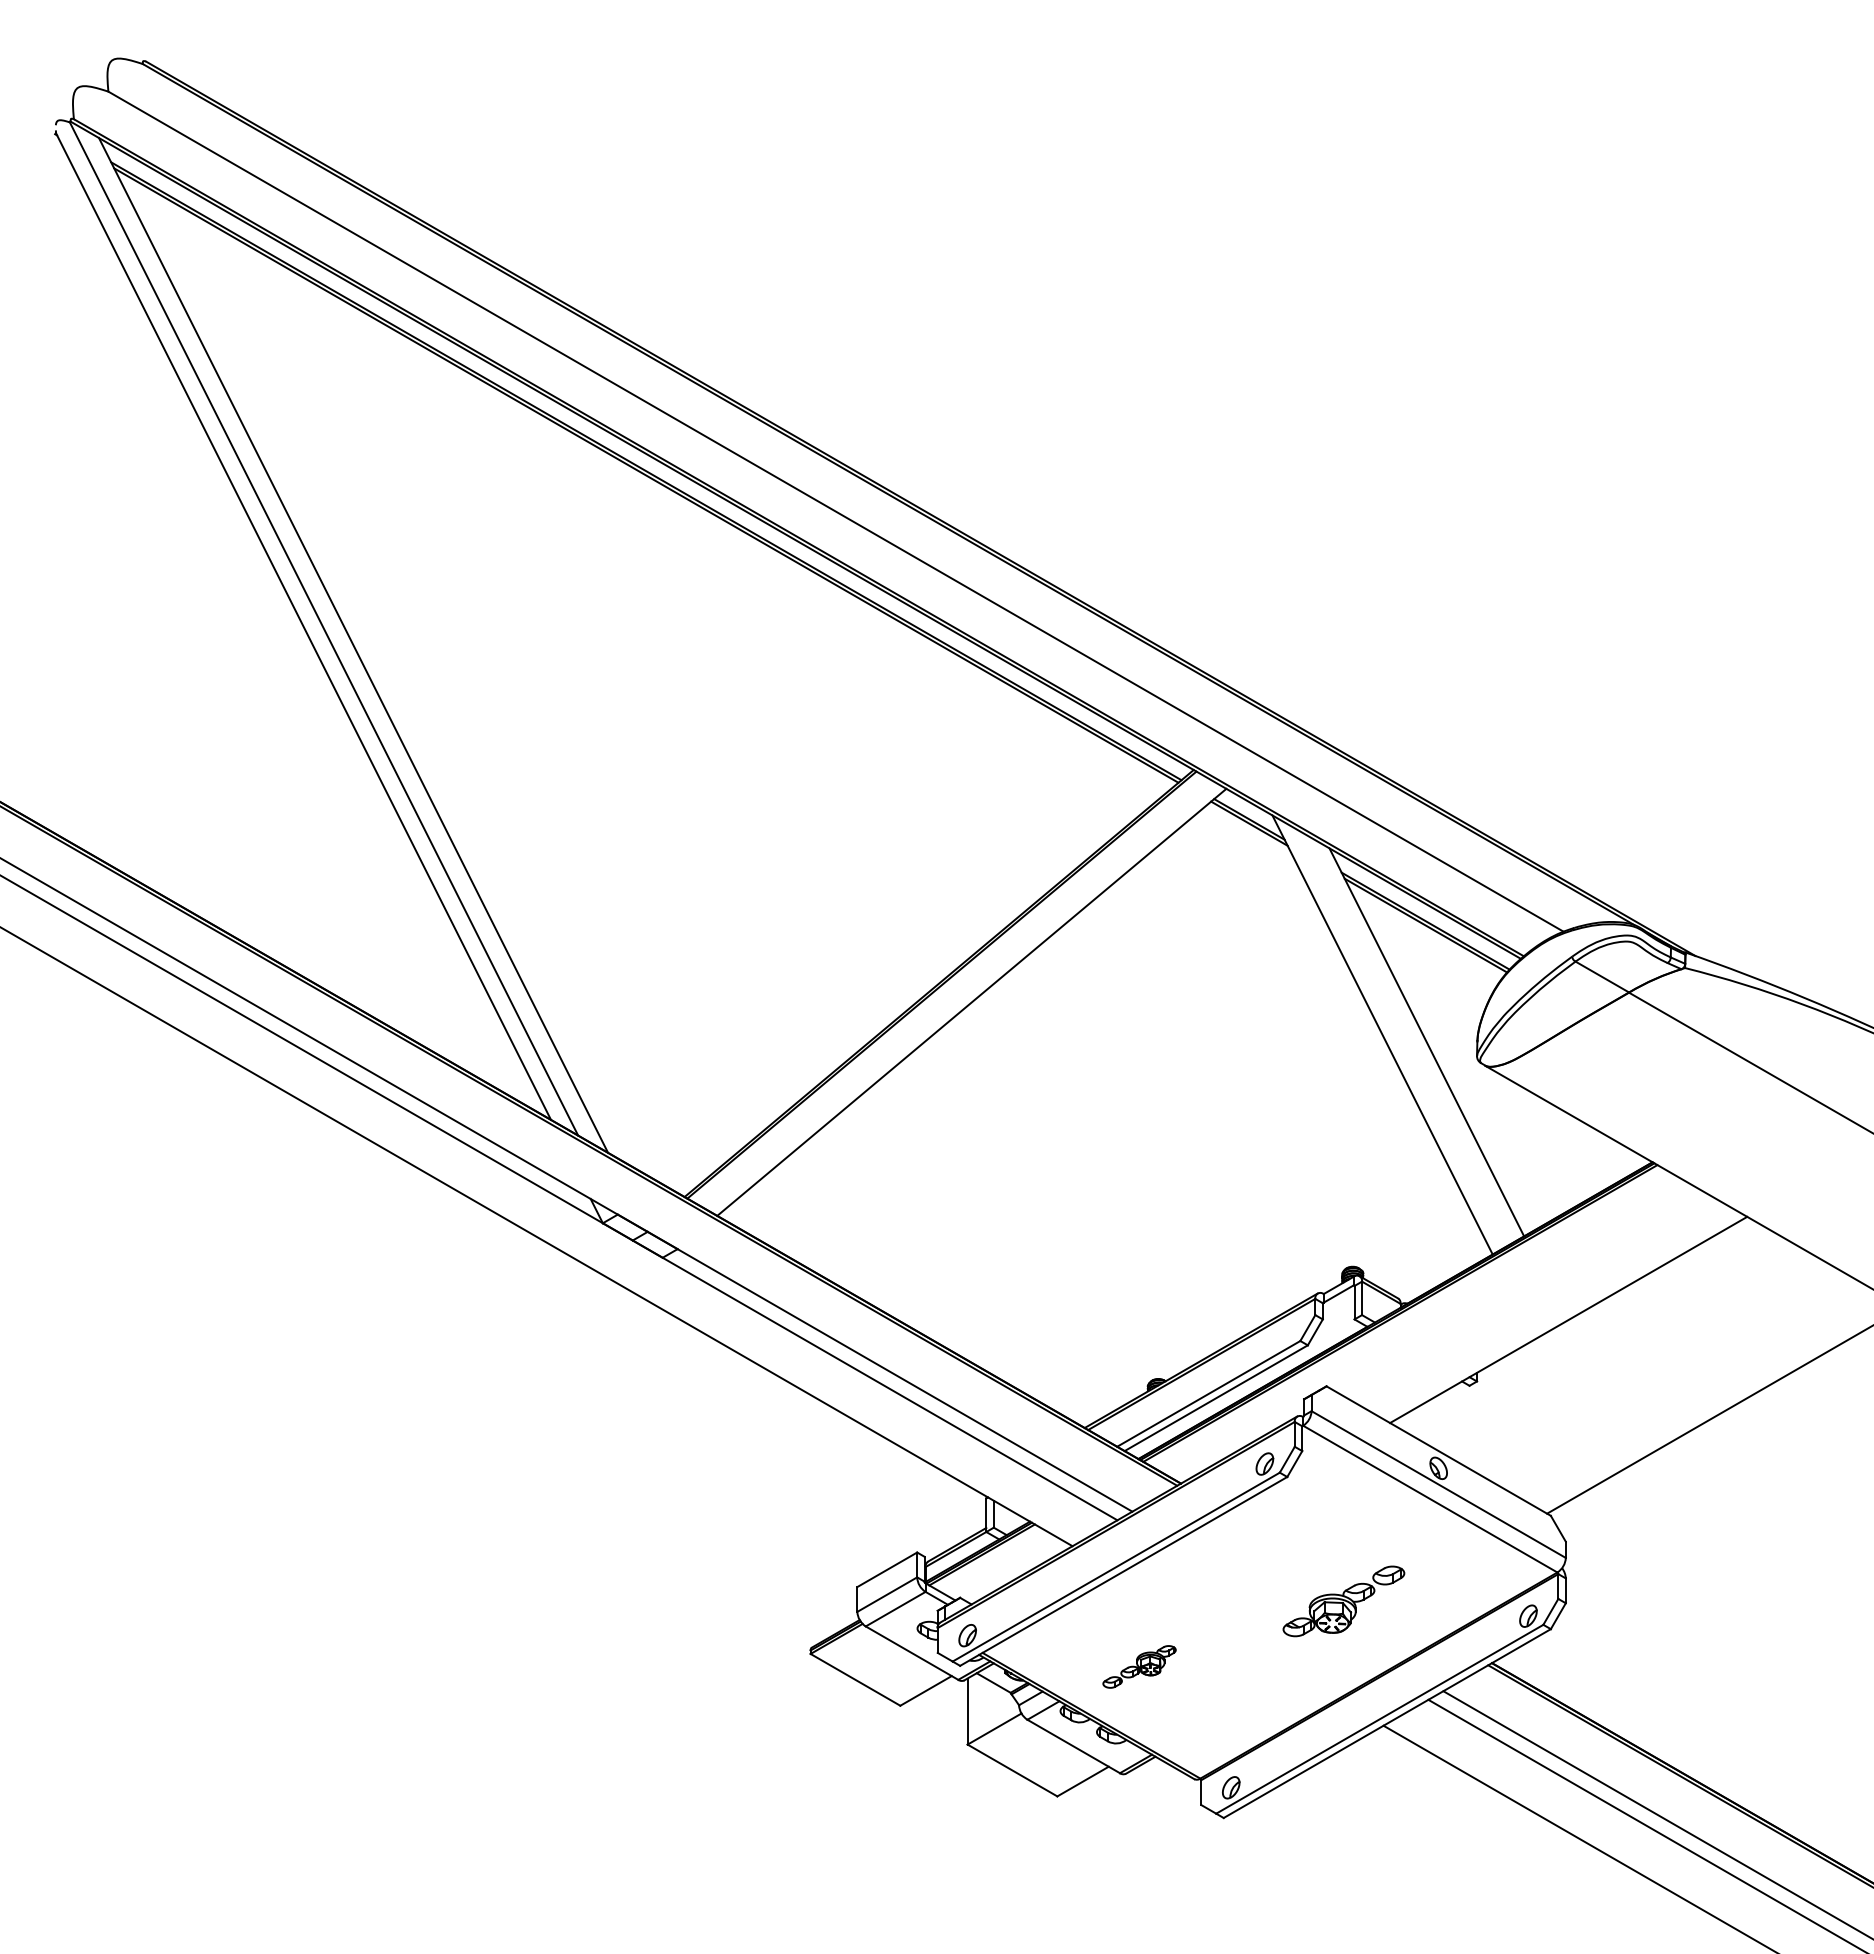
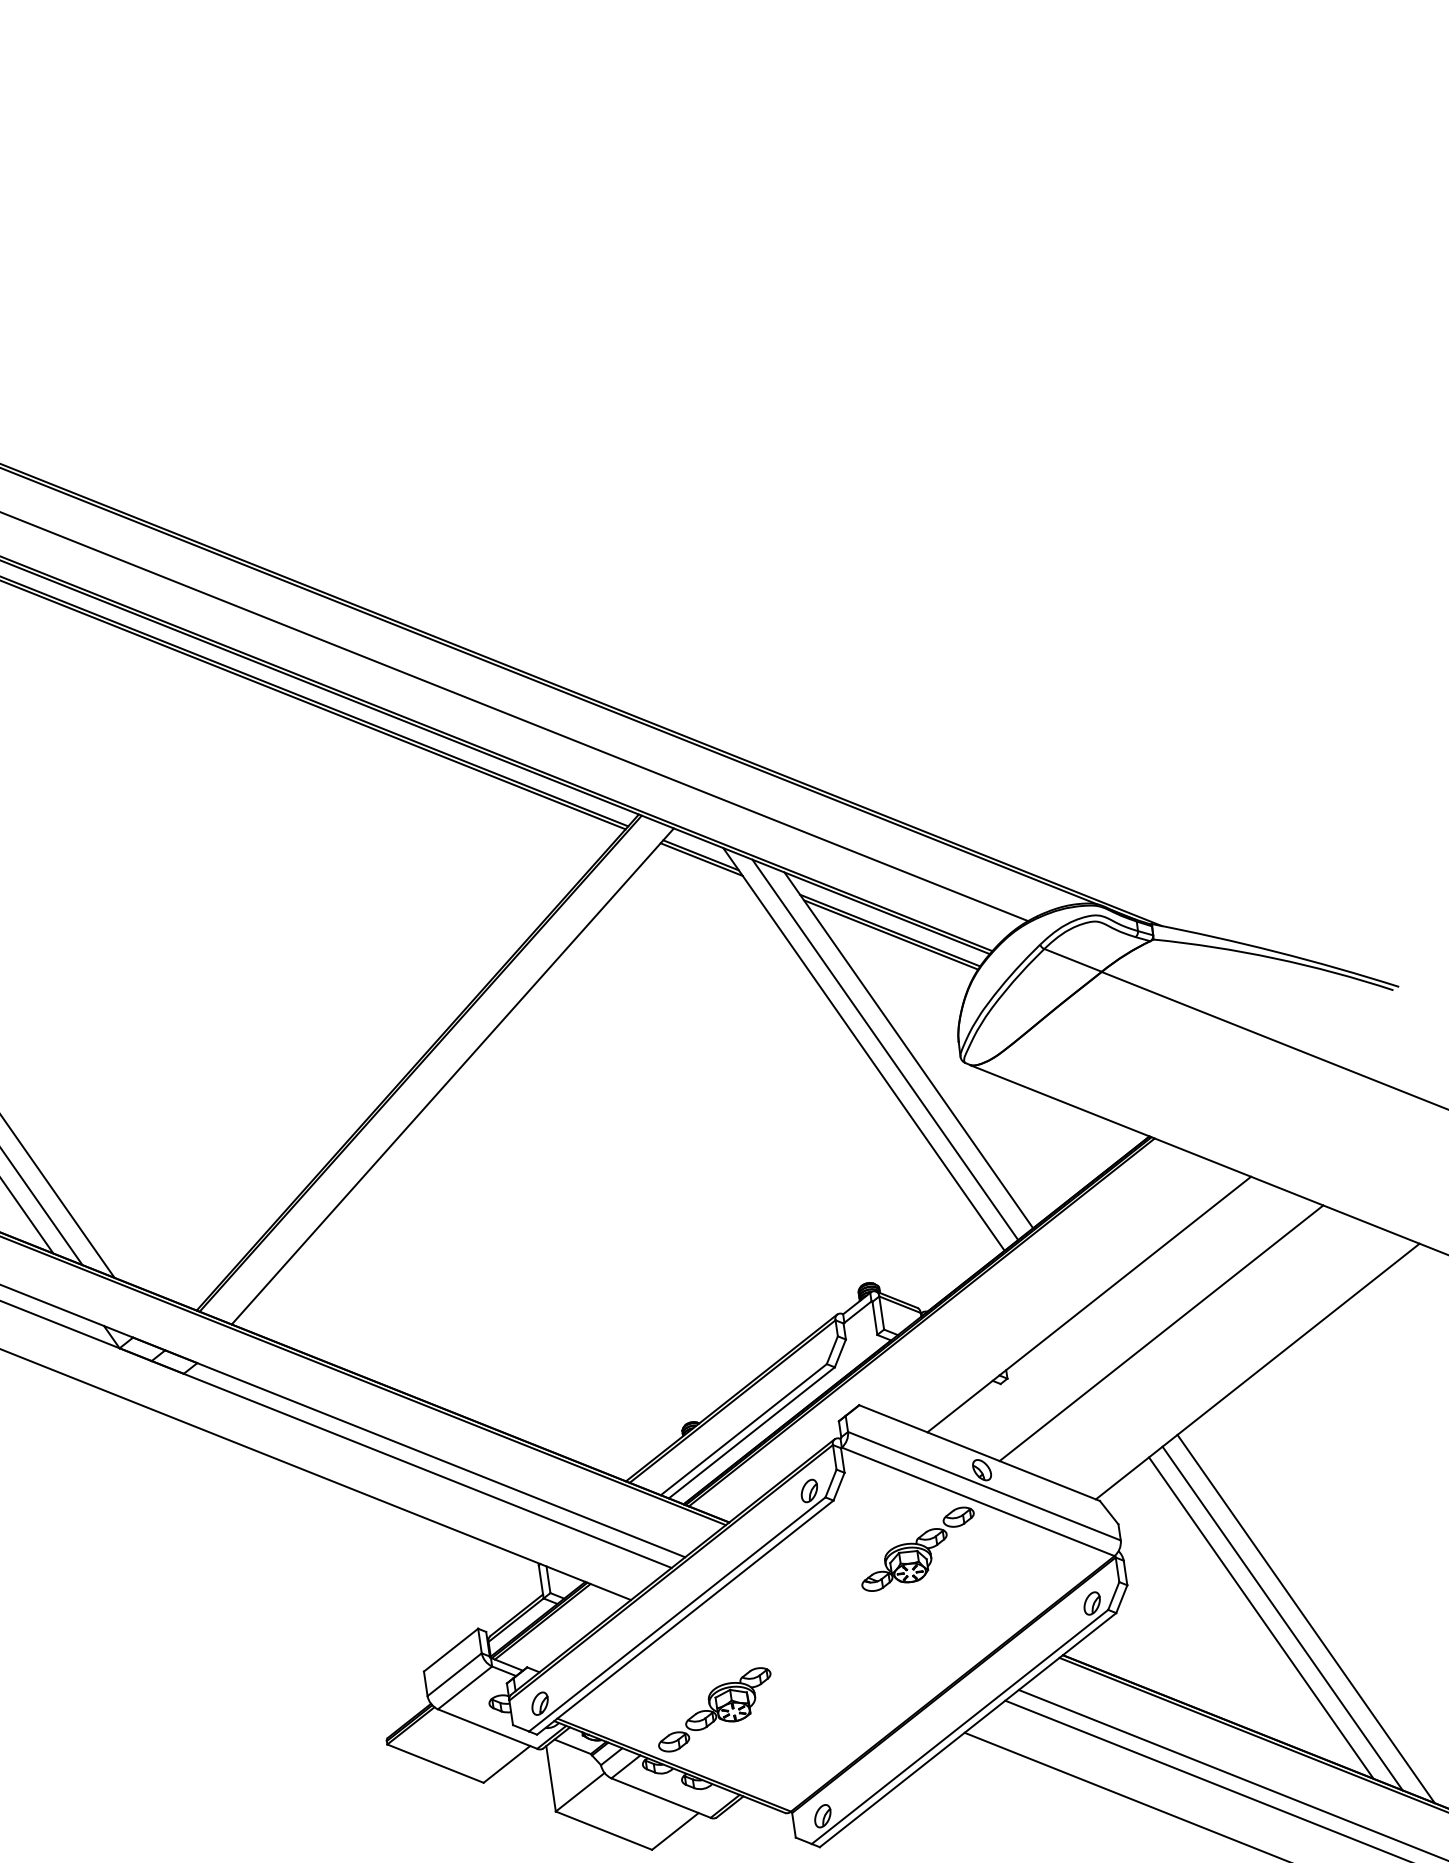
line: (1403, 1038) -> (885, 1049), added
line: (1635, 1358) -> (1160, 1333), added
part: (1343, 1601) -> (917, 1549), moved
line: (1693, 1654) -> (1261, 1617), added
line: (1714, 1658) -> (1282, 1618), added
line: (1737, 1662) -> (1305, 1619), added
part: (1139, 1666) -> (714, 1709), size x1.67

